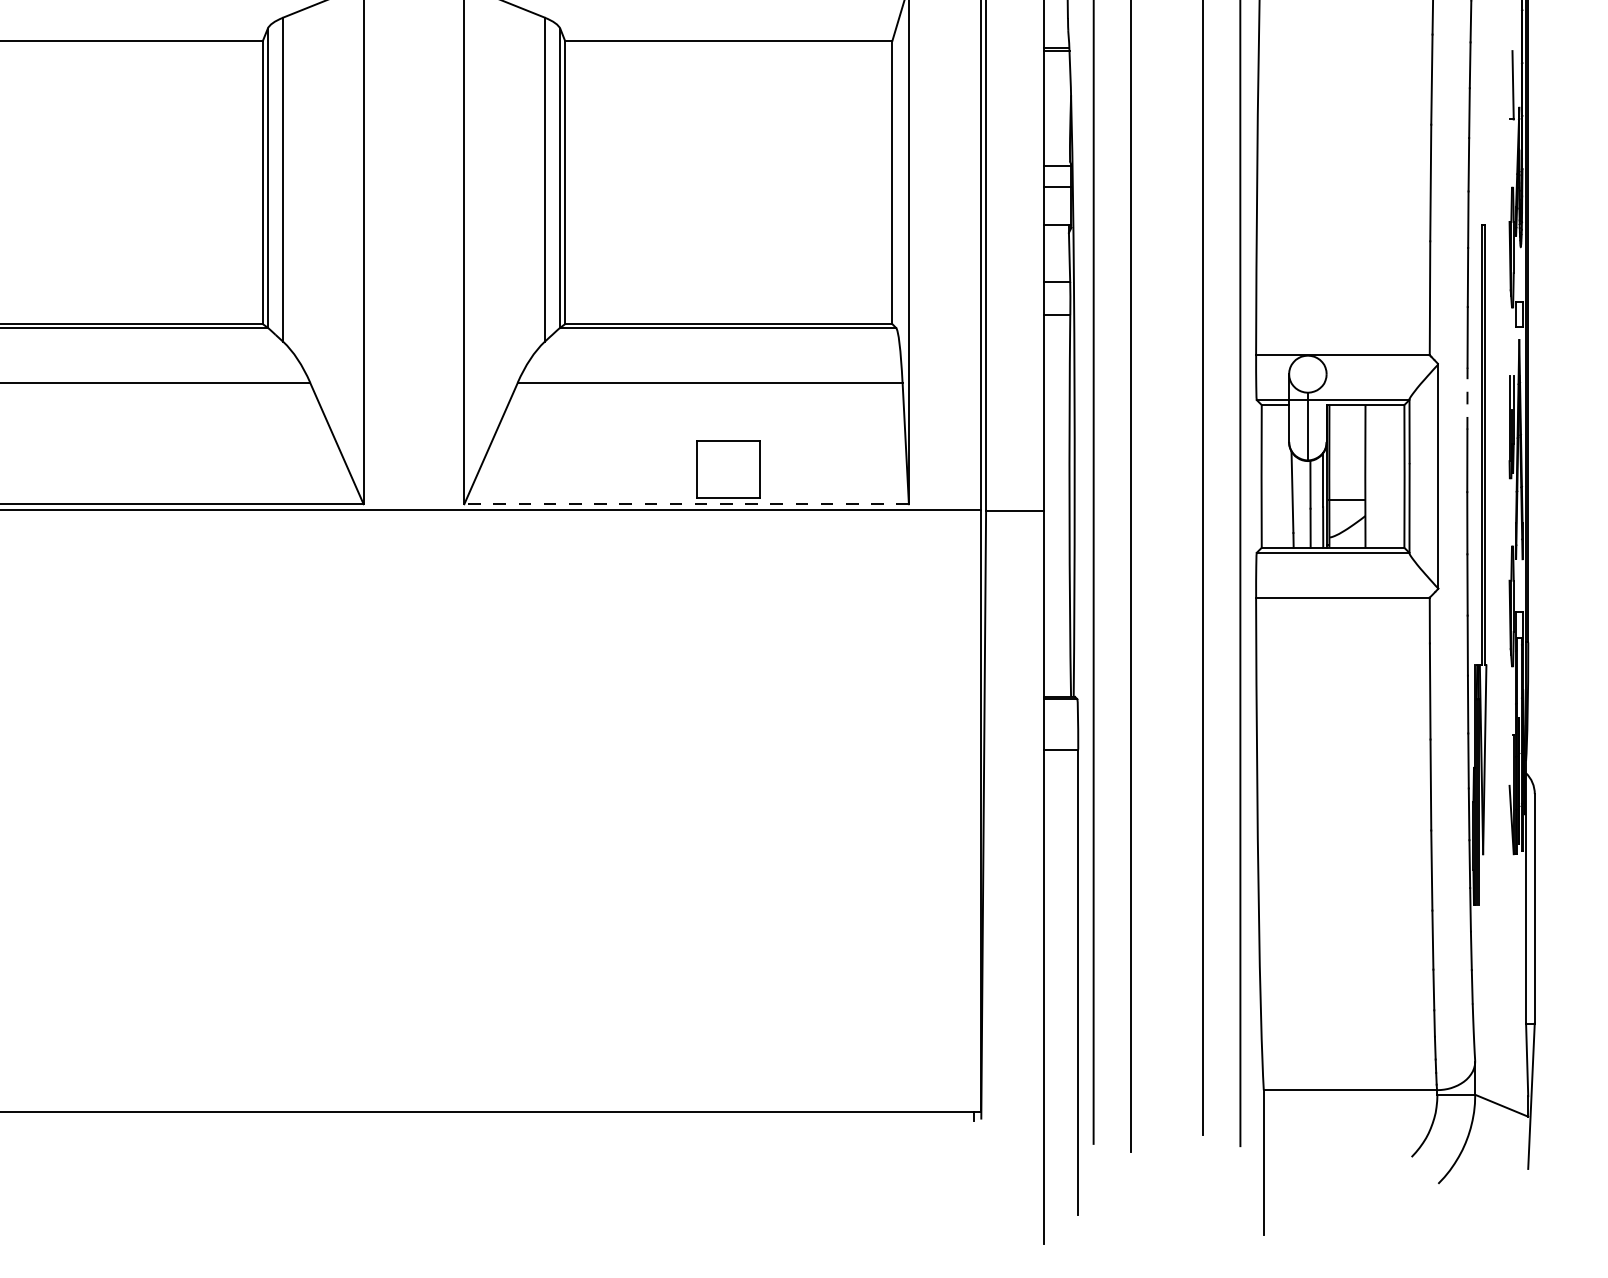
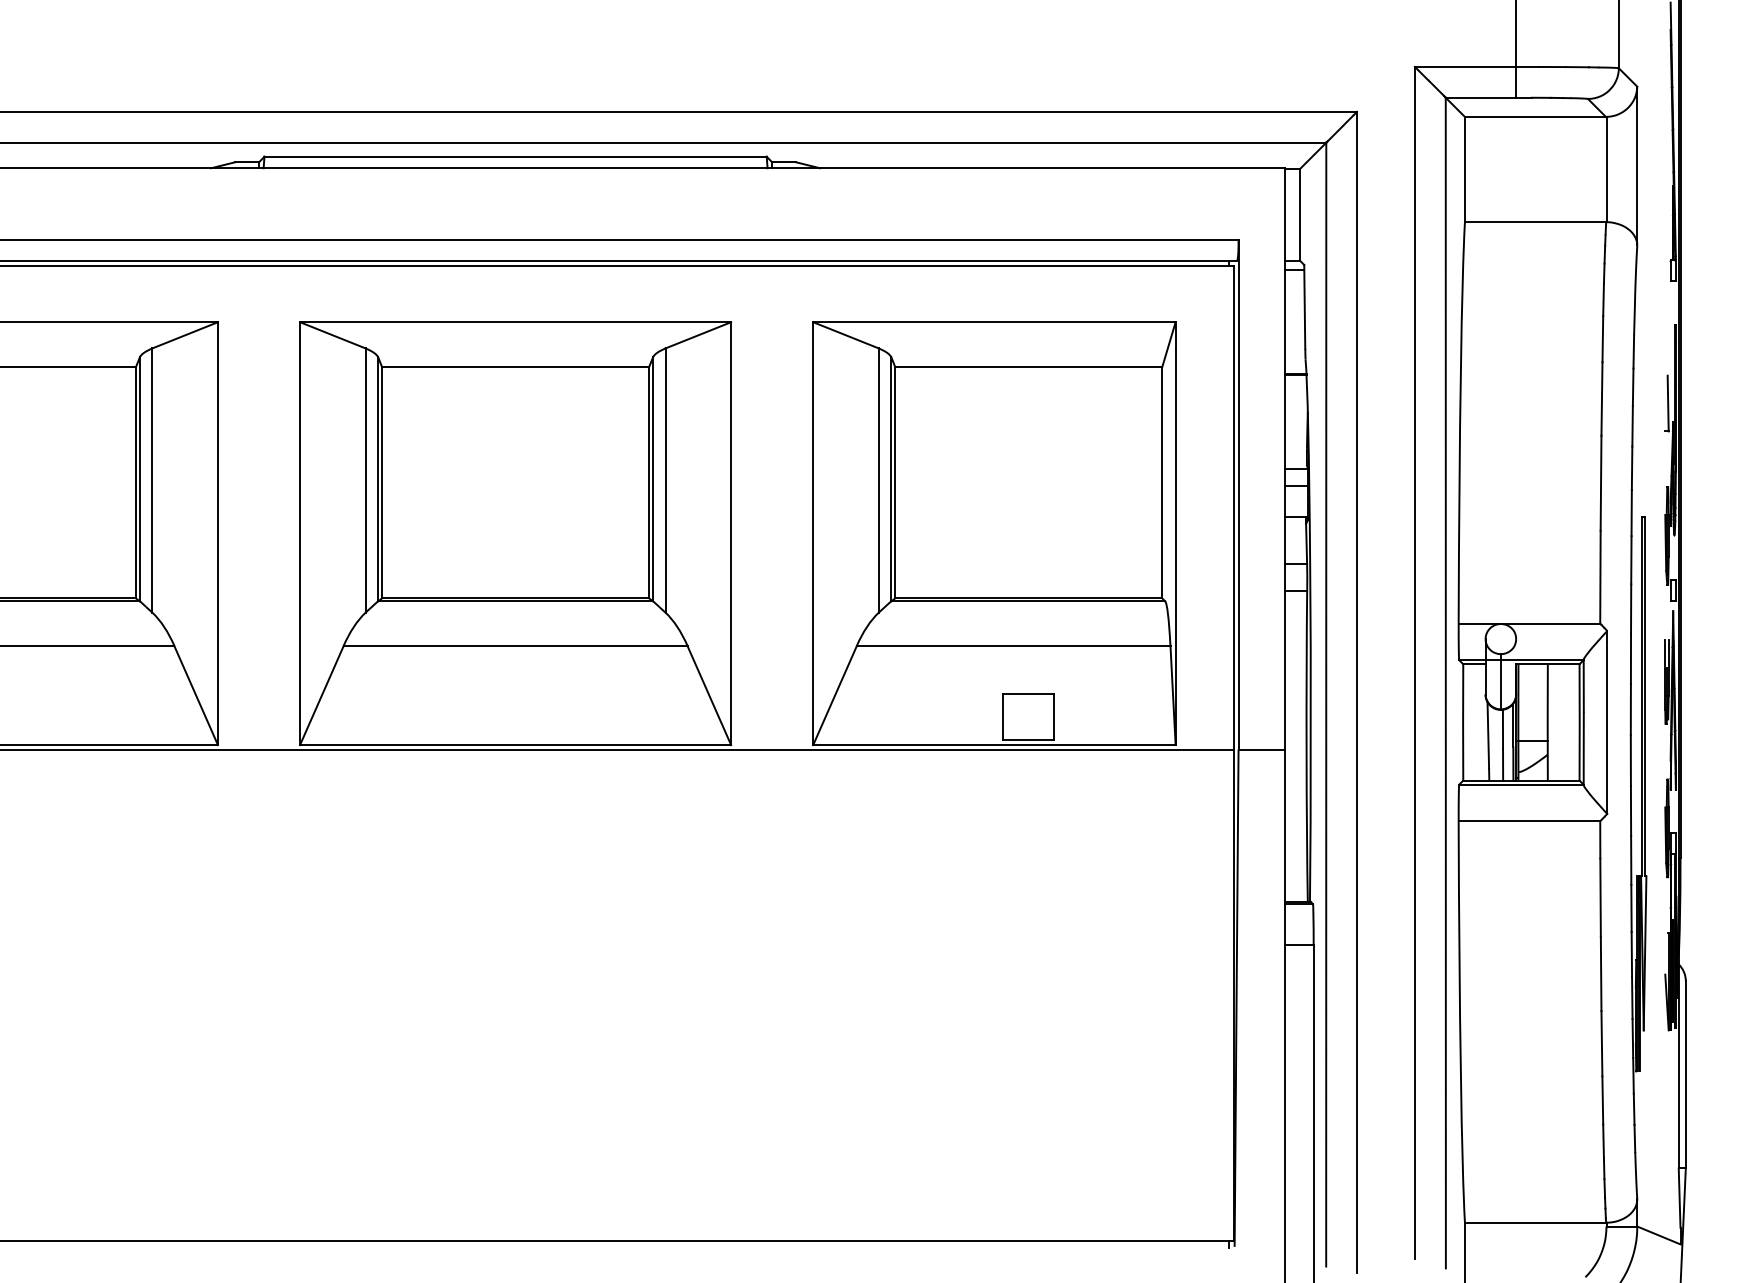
line: (1466, 398) -> (1630, 658), dashed -> solid
line: (685, 504) -> (993, 745), dashed -> solid

